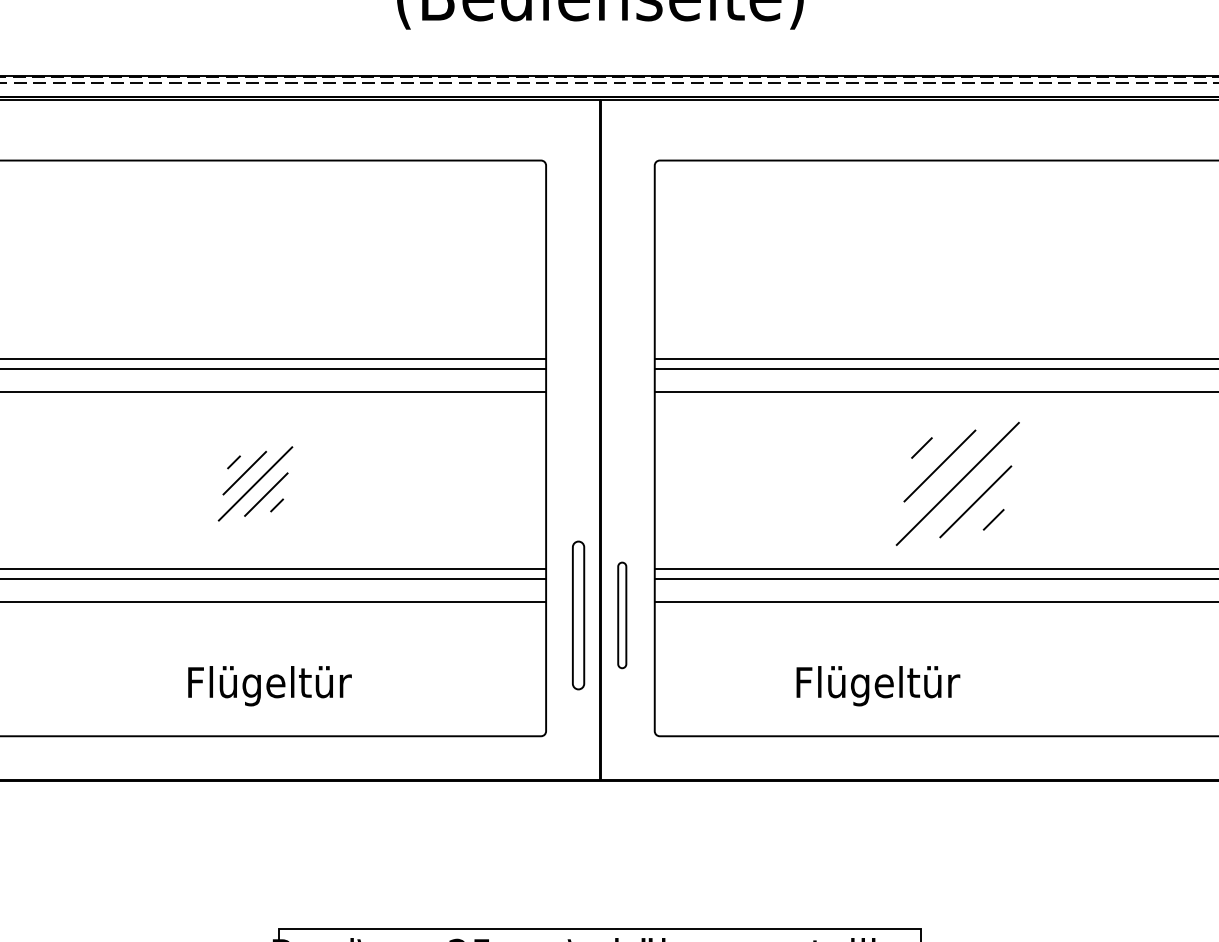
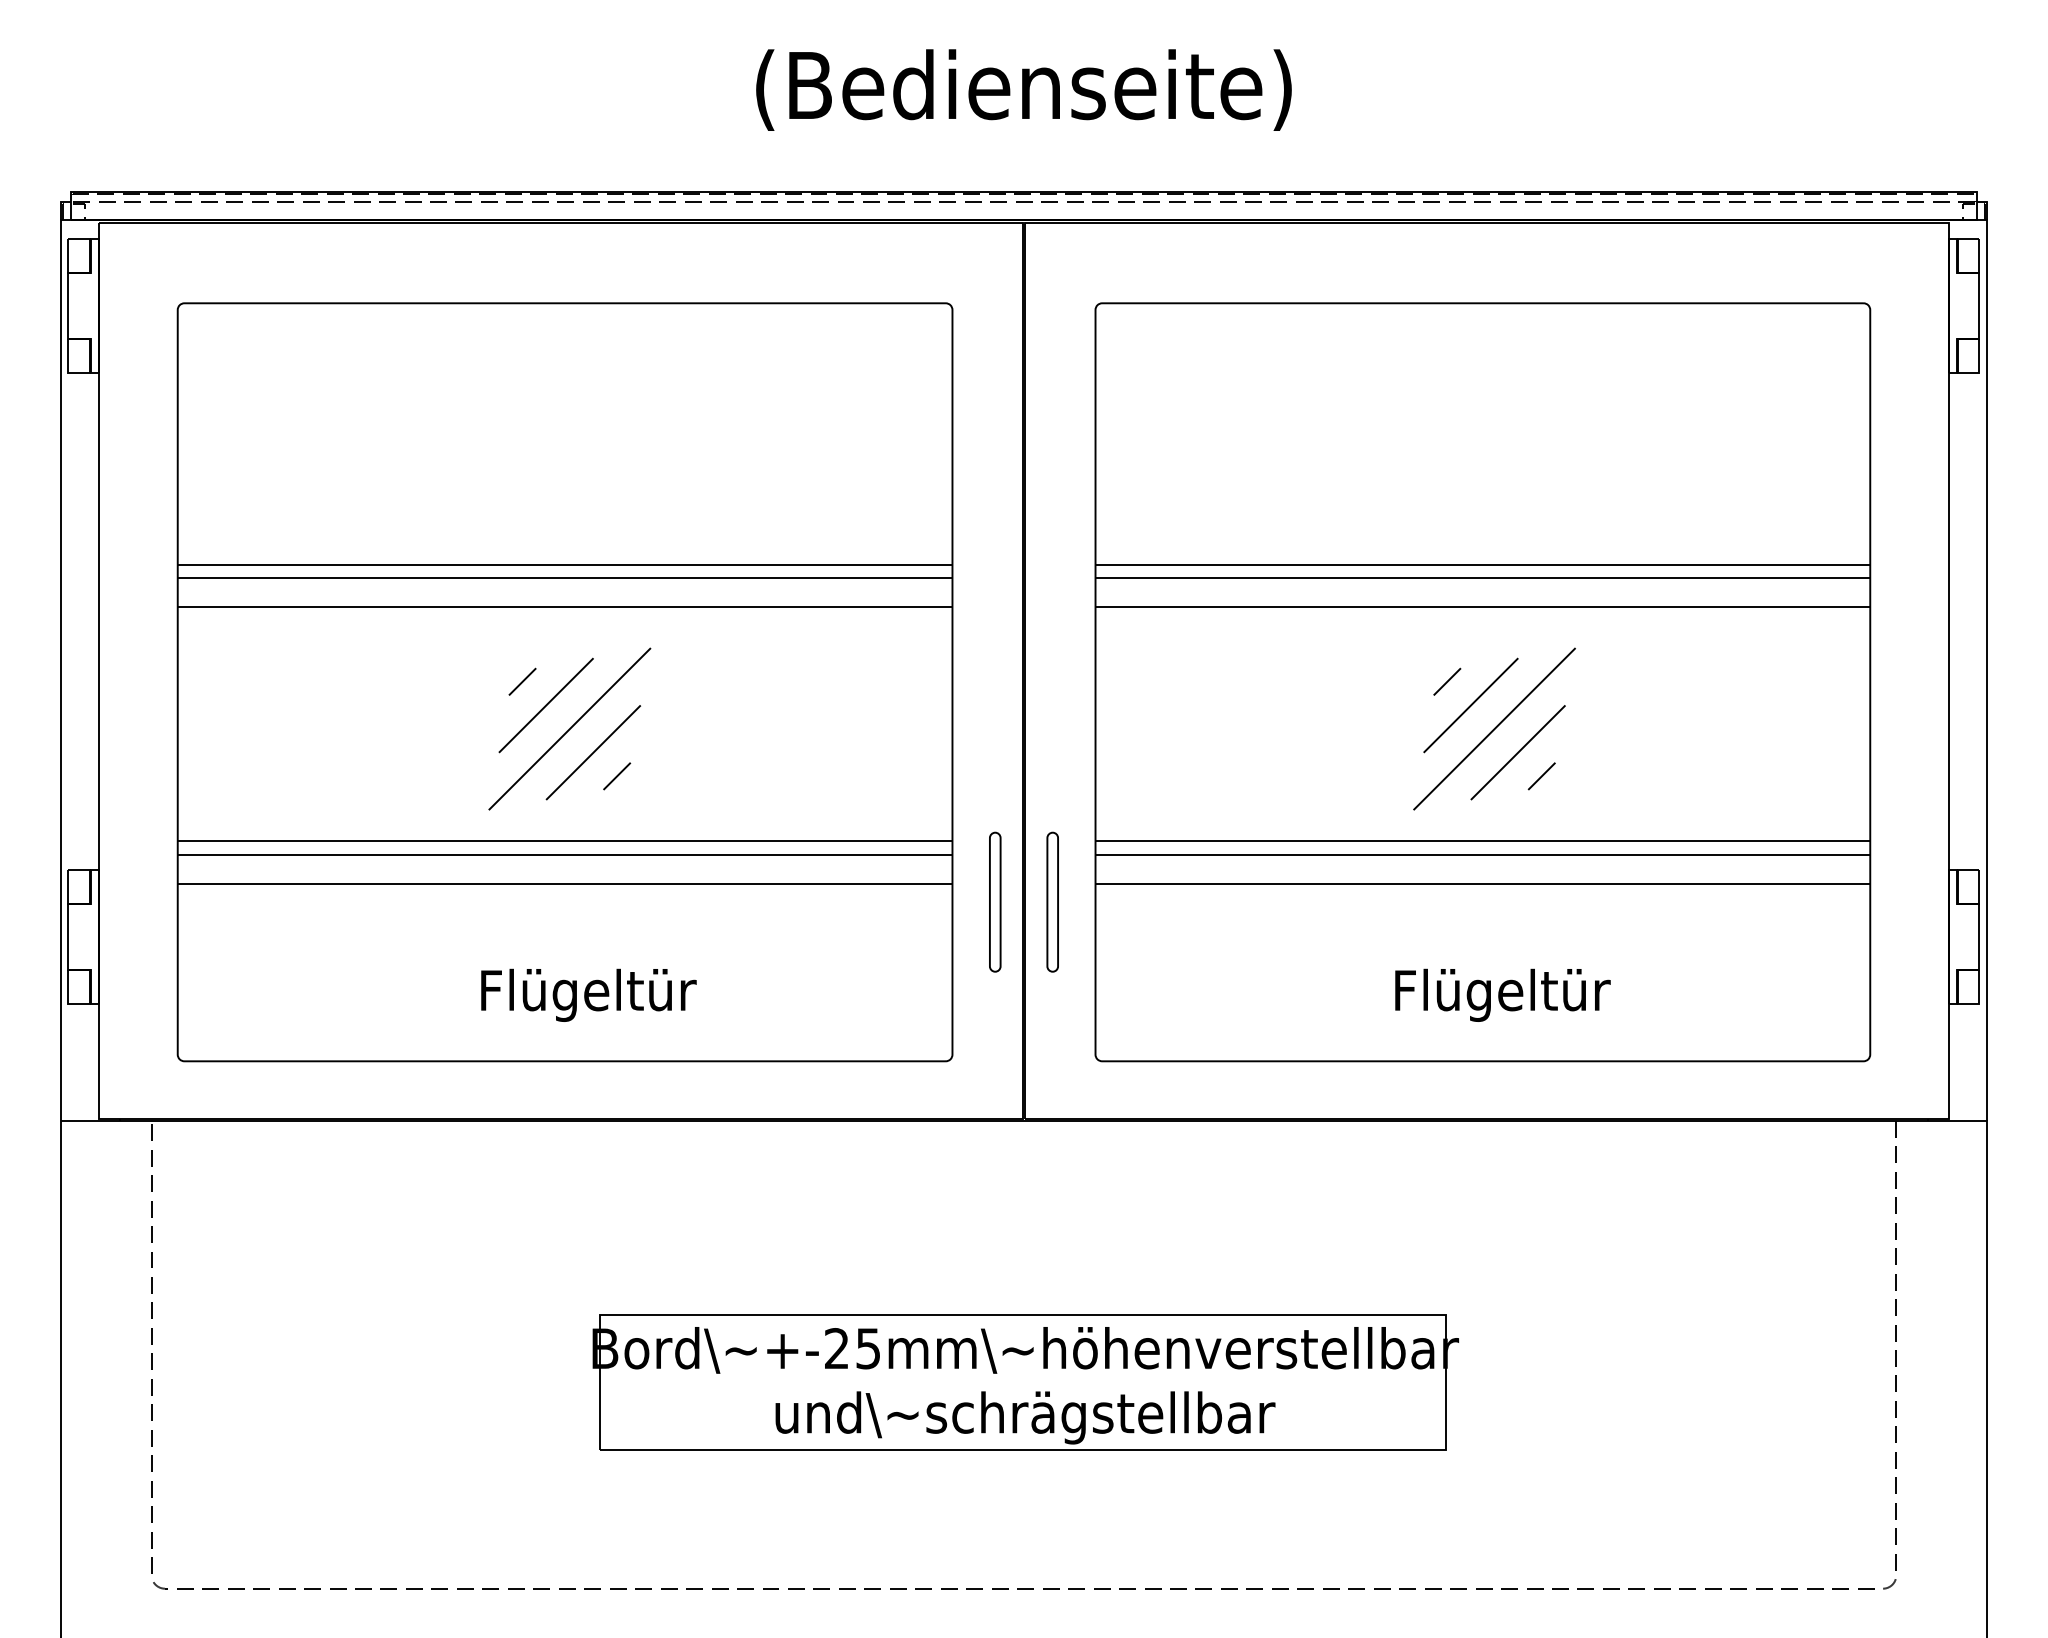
part: (255, 483) -> (569, 728), size x1.67
part: (578, 614) -> (995, 901), size x0.71
text: (878, 685) -> (1502, 994), moved

